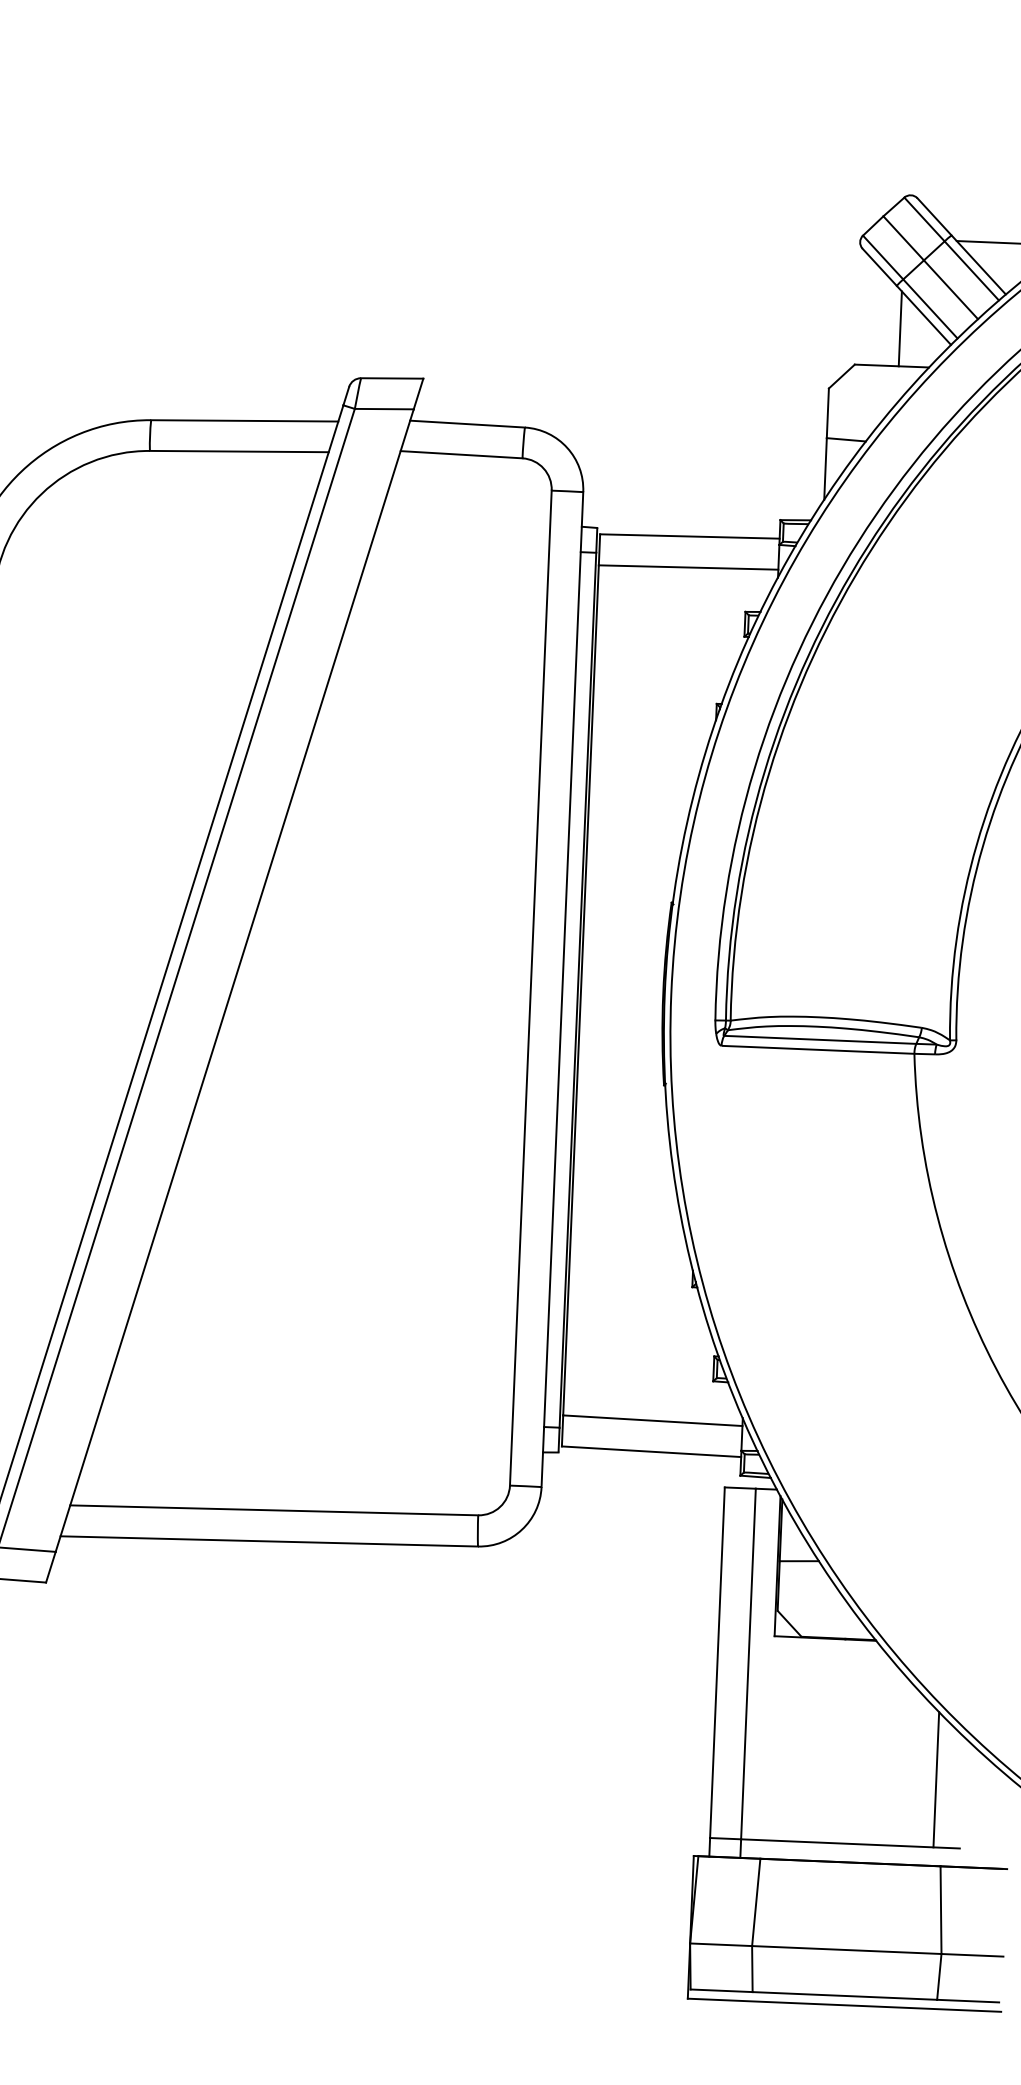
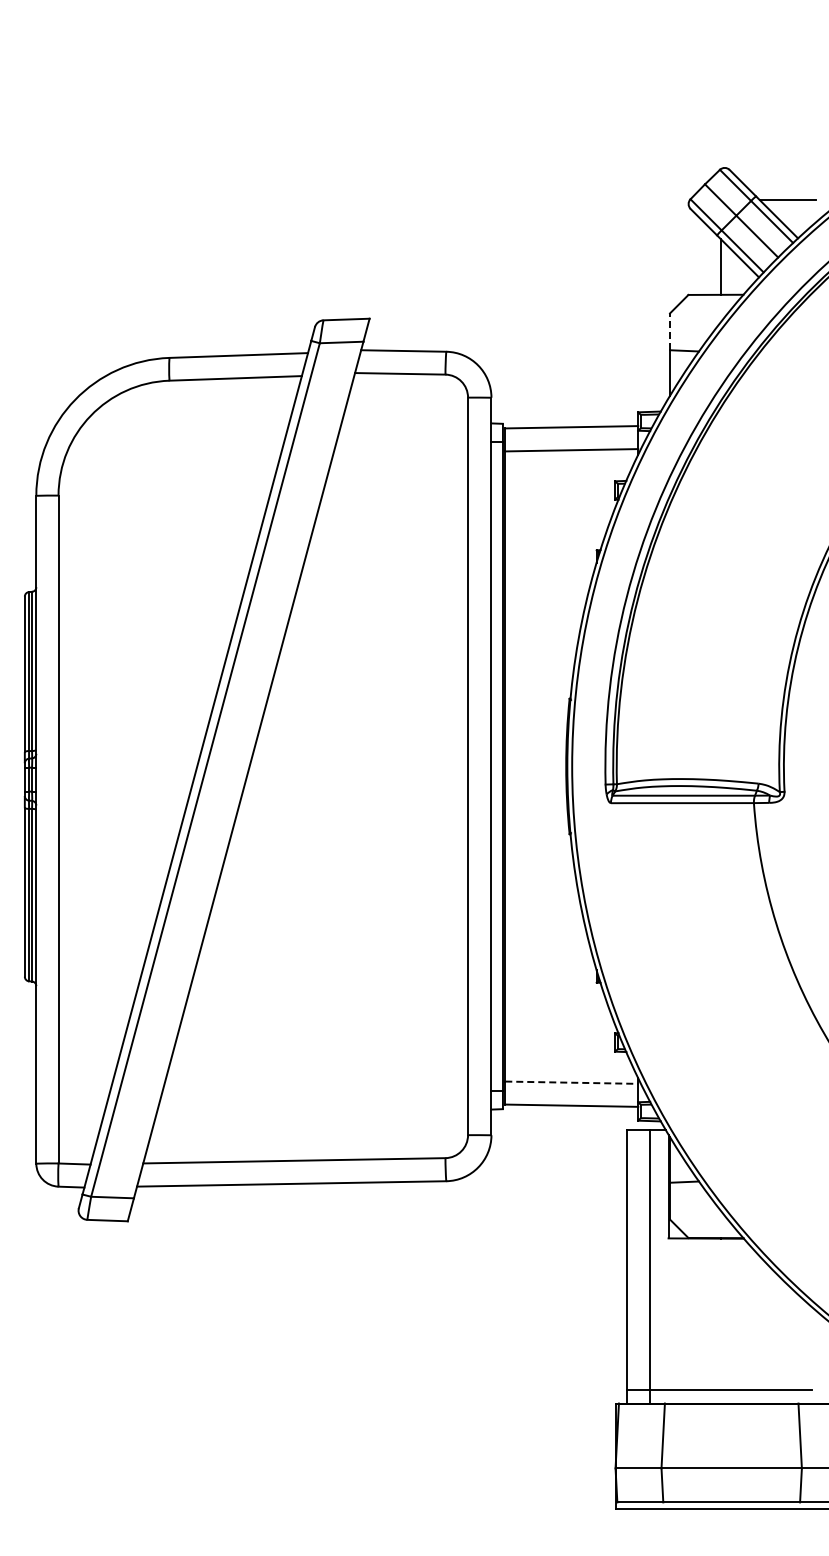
line: (828, 412) -> (670, 331), solid -> dashed
line: (653, 1420) -> (572, 1082), solid -> dashed
line: (936, 1779) -> (792, 1339), removed

